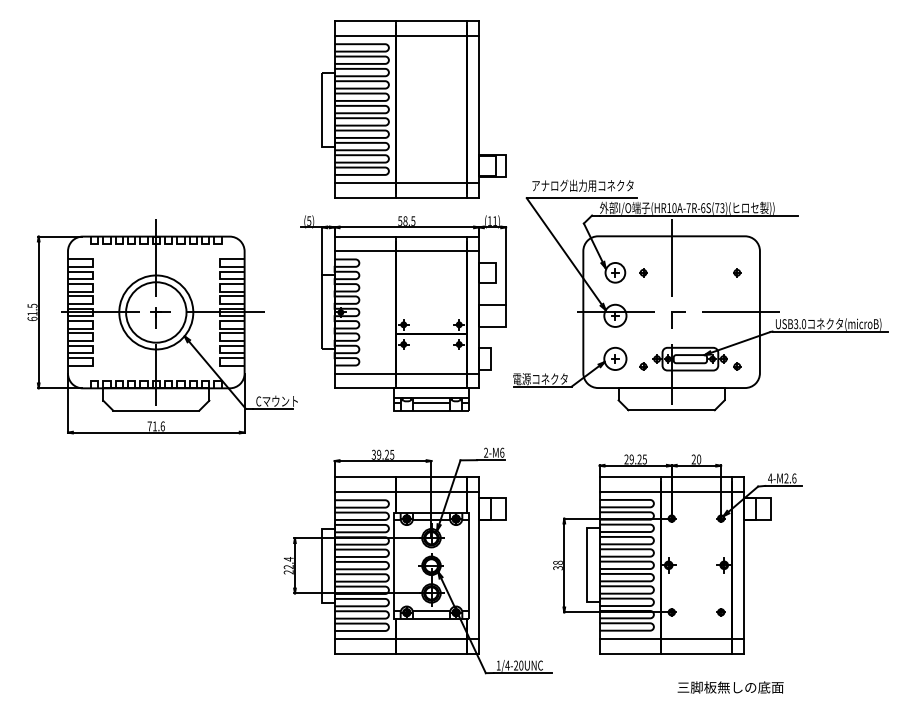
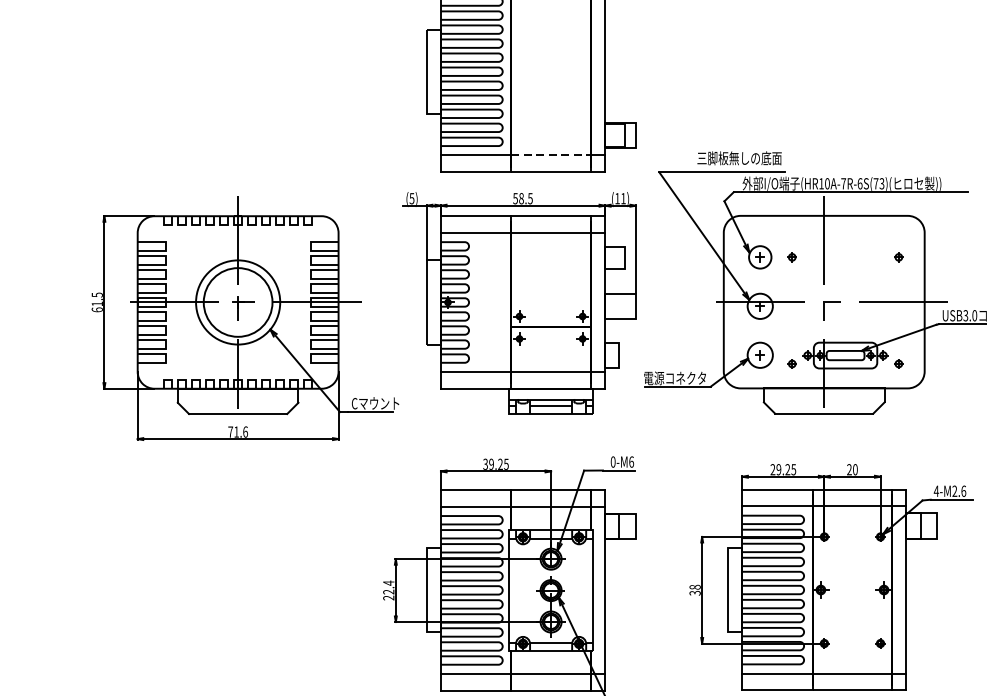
line: (431, 183) -> (551, 155), solid -> dashed
text: (583, 185) -> (723, 158), アナログ出力用コネクタ -> 三脚板無しの底面
text: (486, 452) -> (613, 461), 2-M6 -> 0-M6

